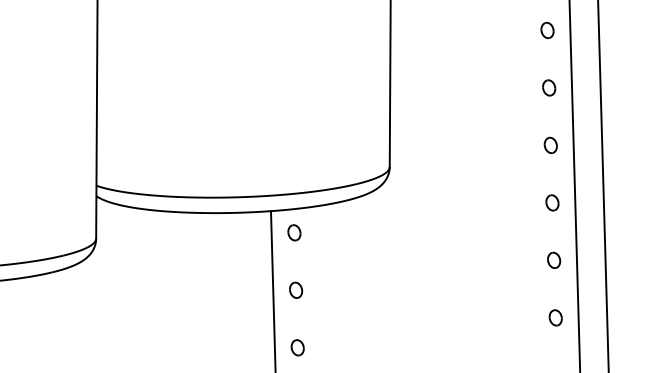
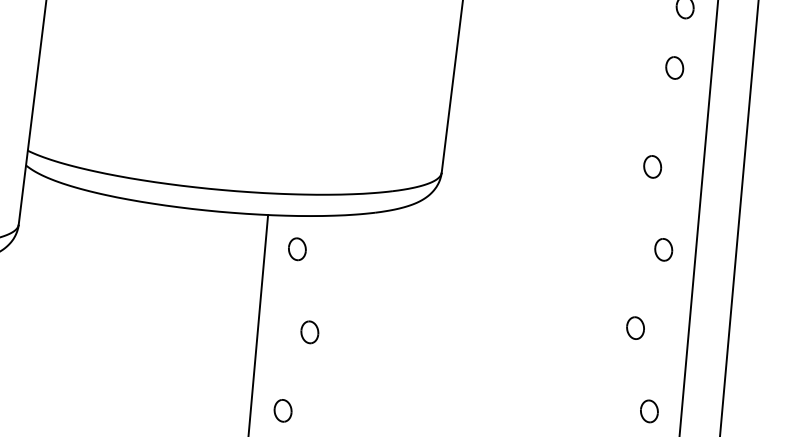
part: (549, 87) -> (675, 67), moved
part: (550, 144) -> (652, 165), moved
part: (554, 259) -> (636, 326), moved
part: (296, 289) -> (310, 331), moved

